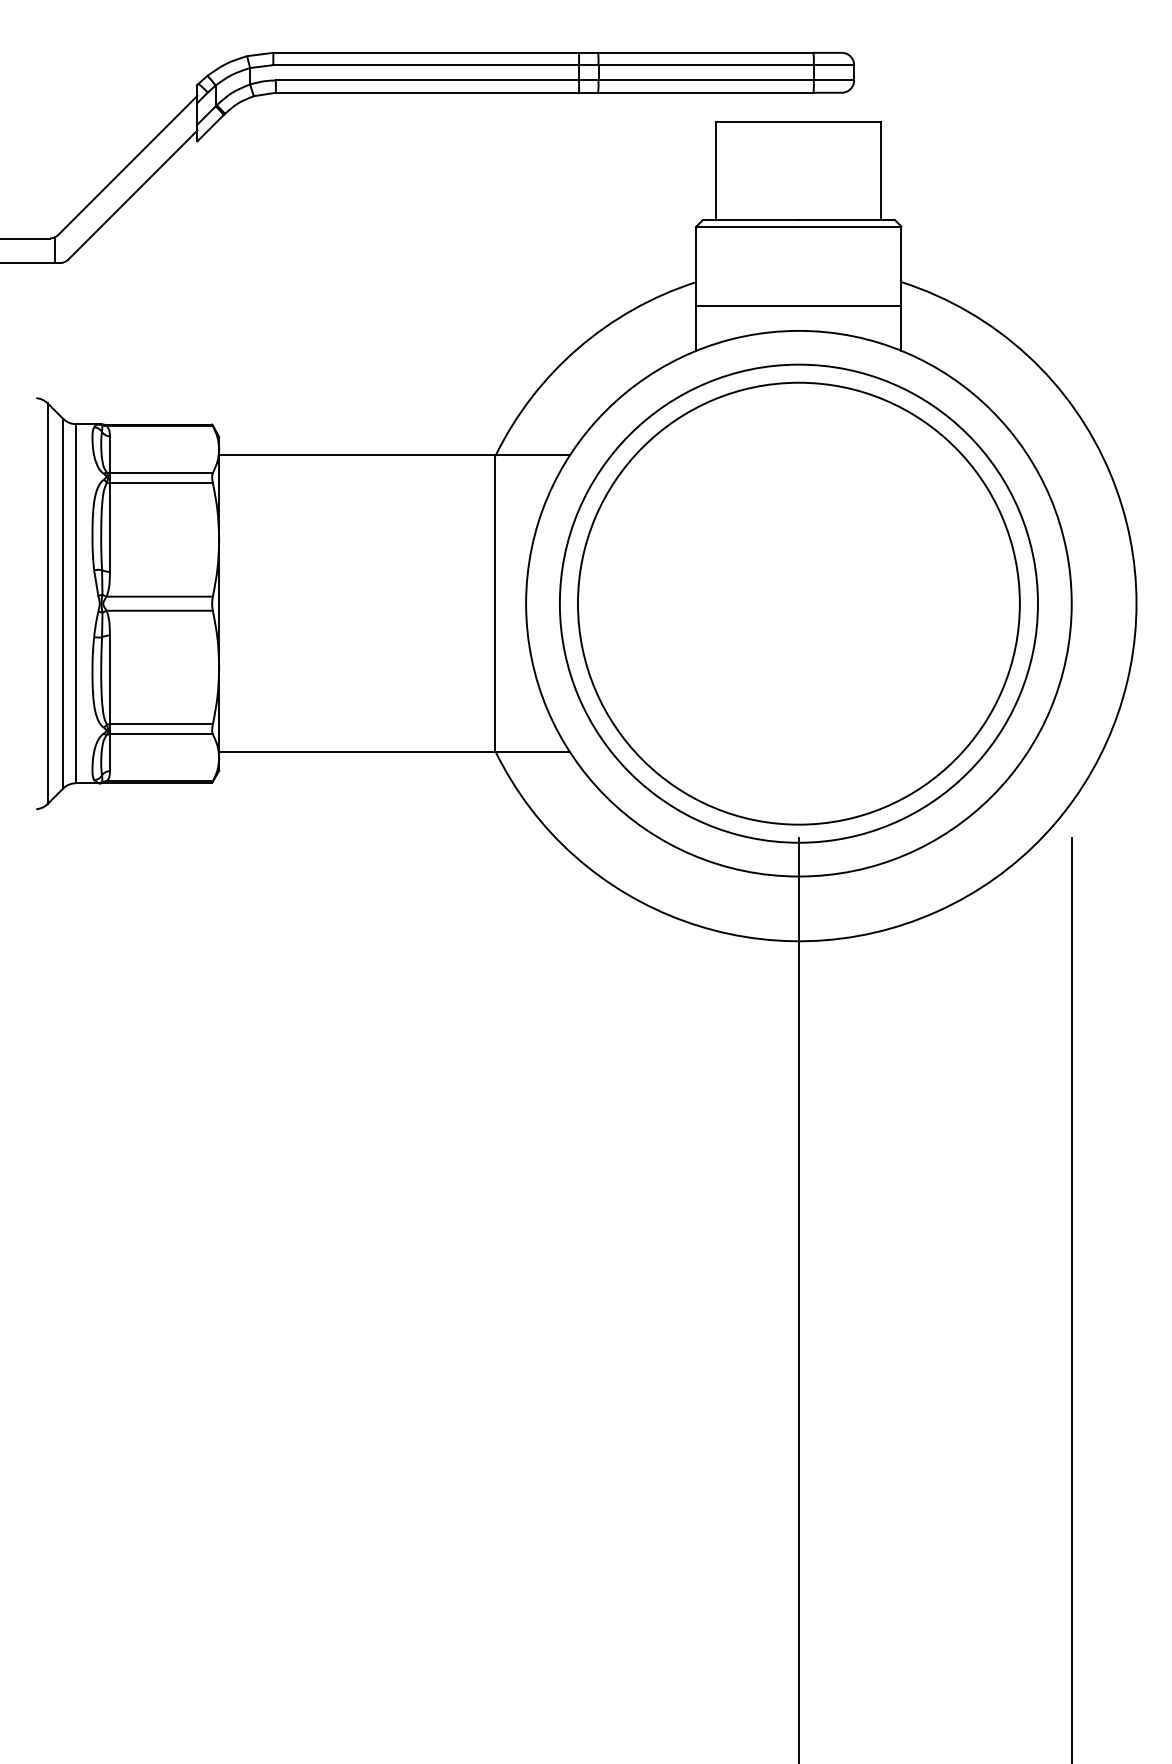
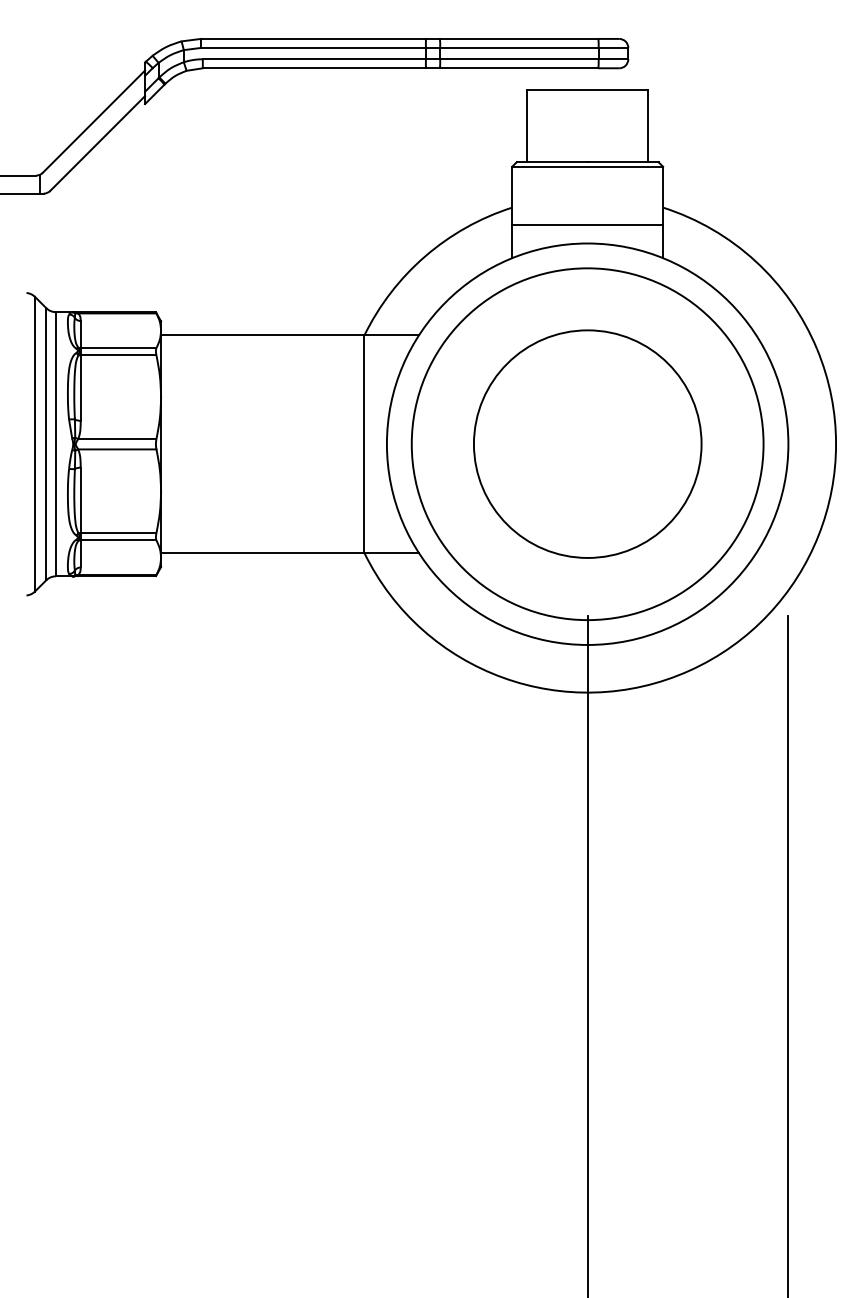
circle: (798, 602) -> (587, 443), size x0.7

